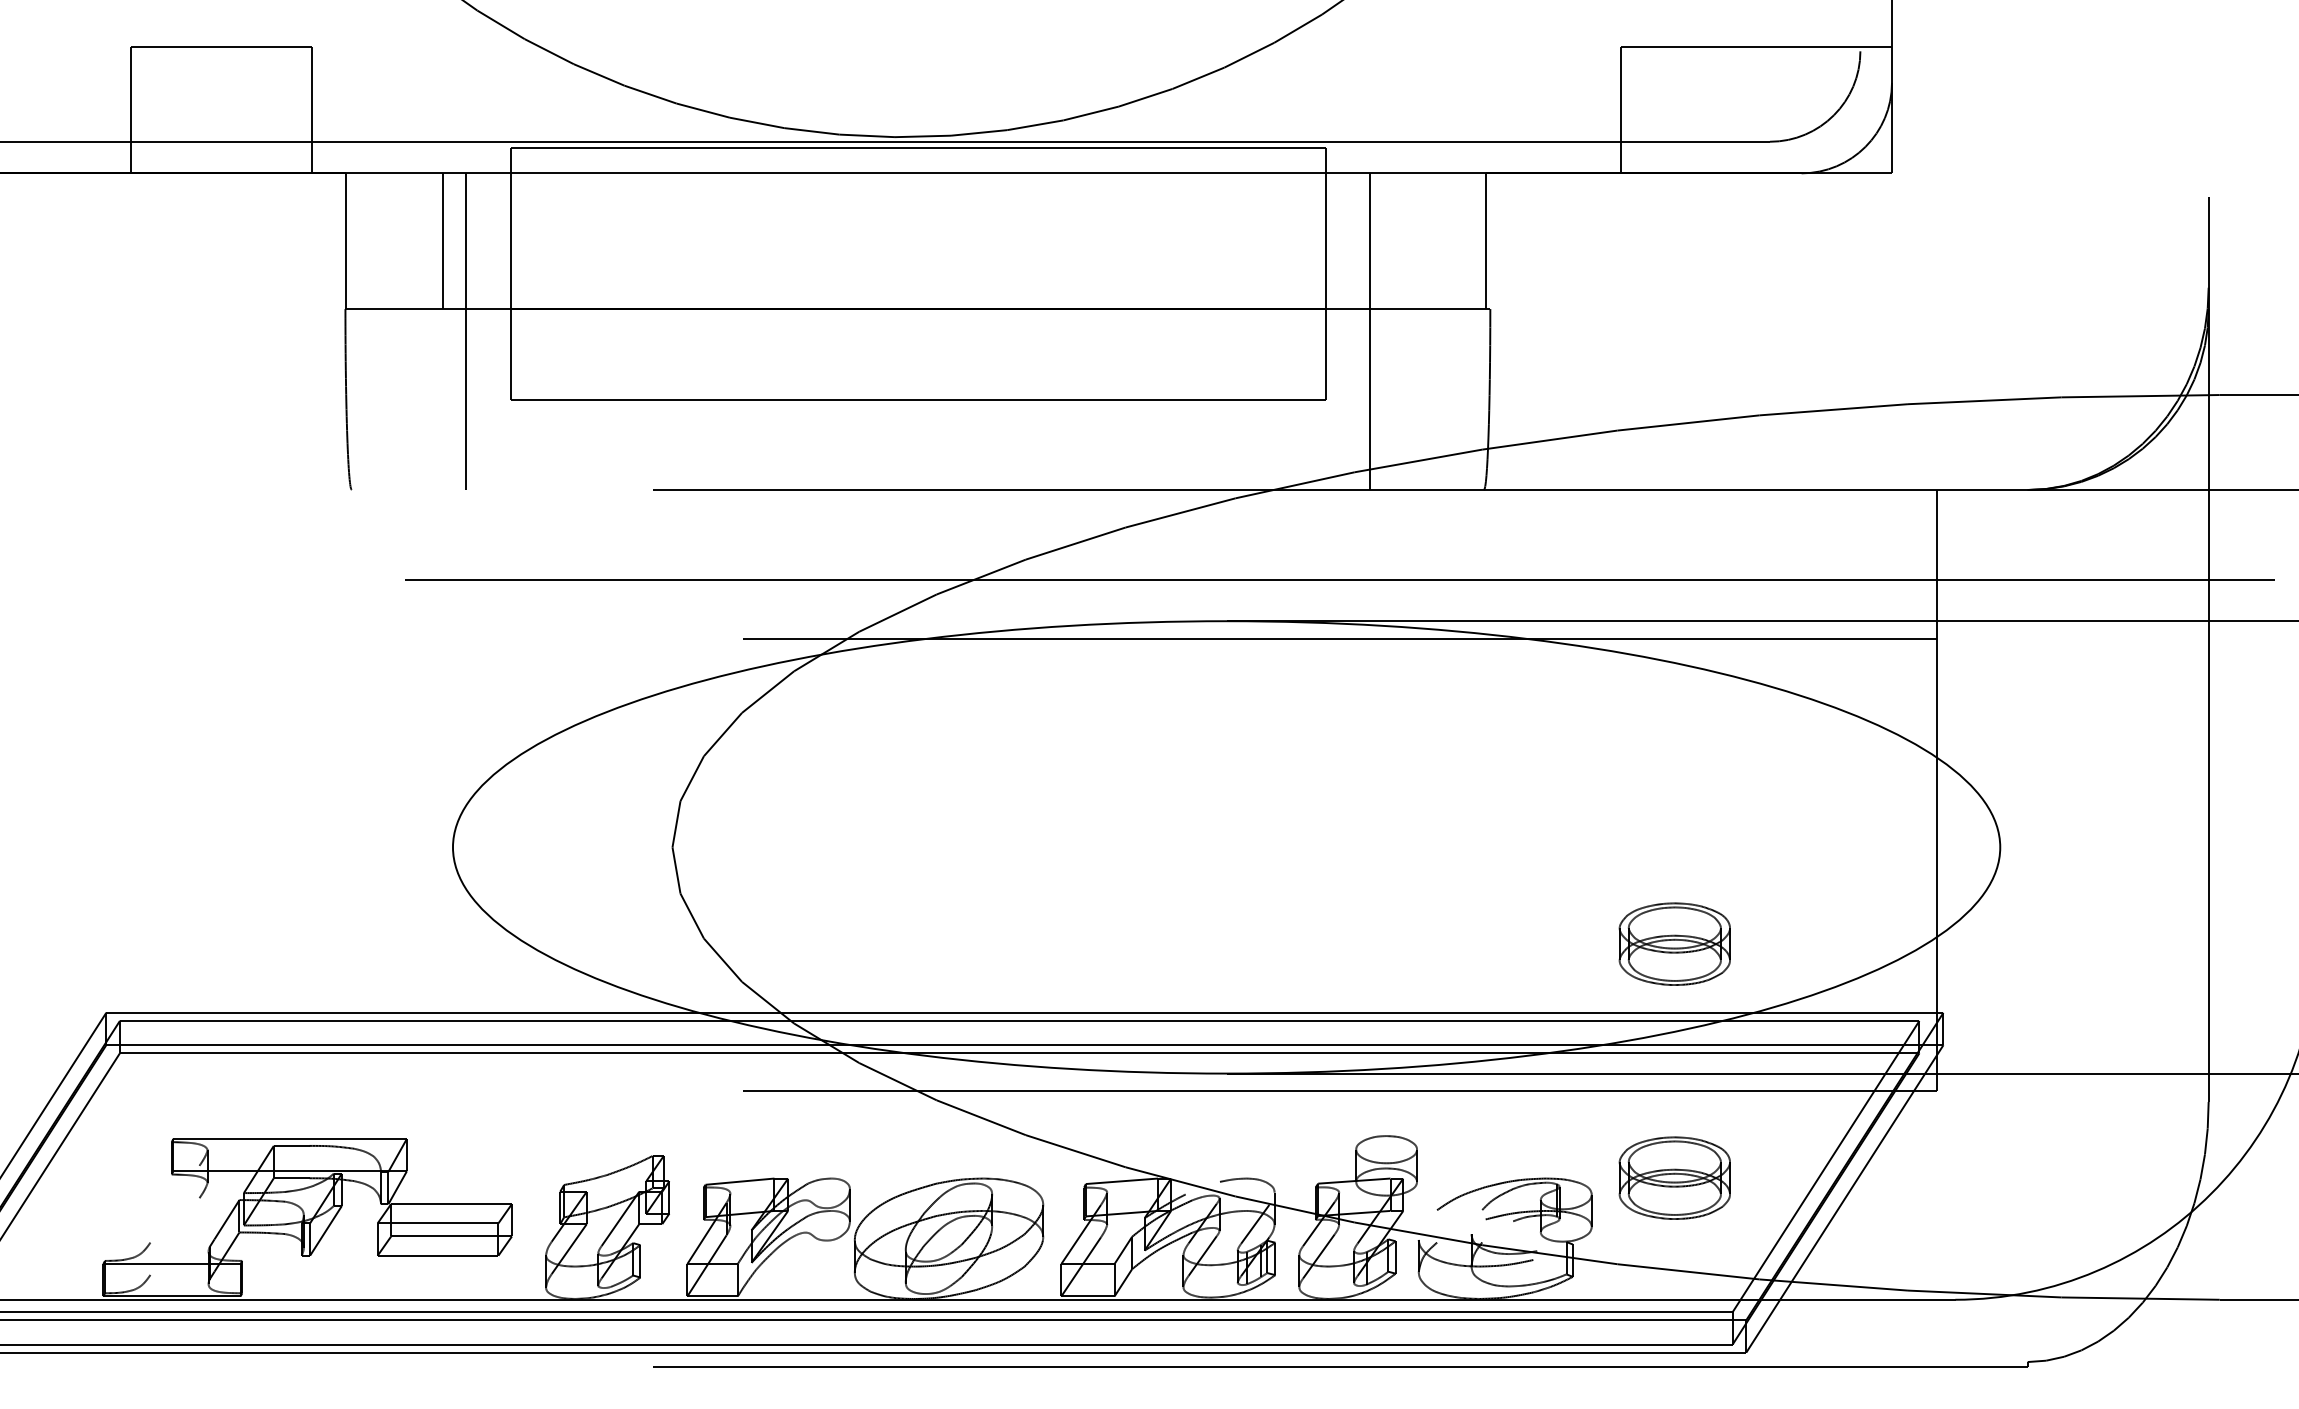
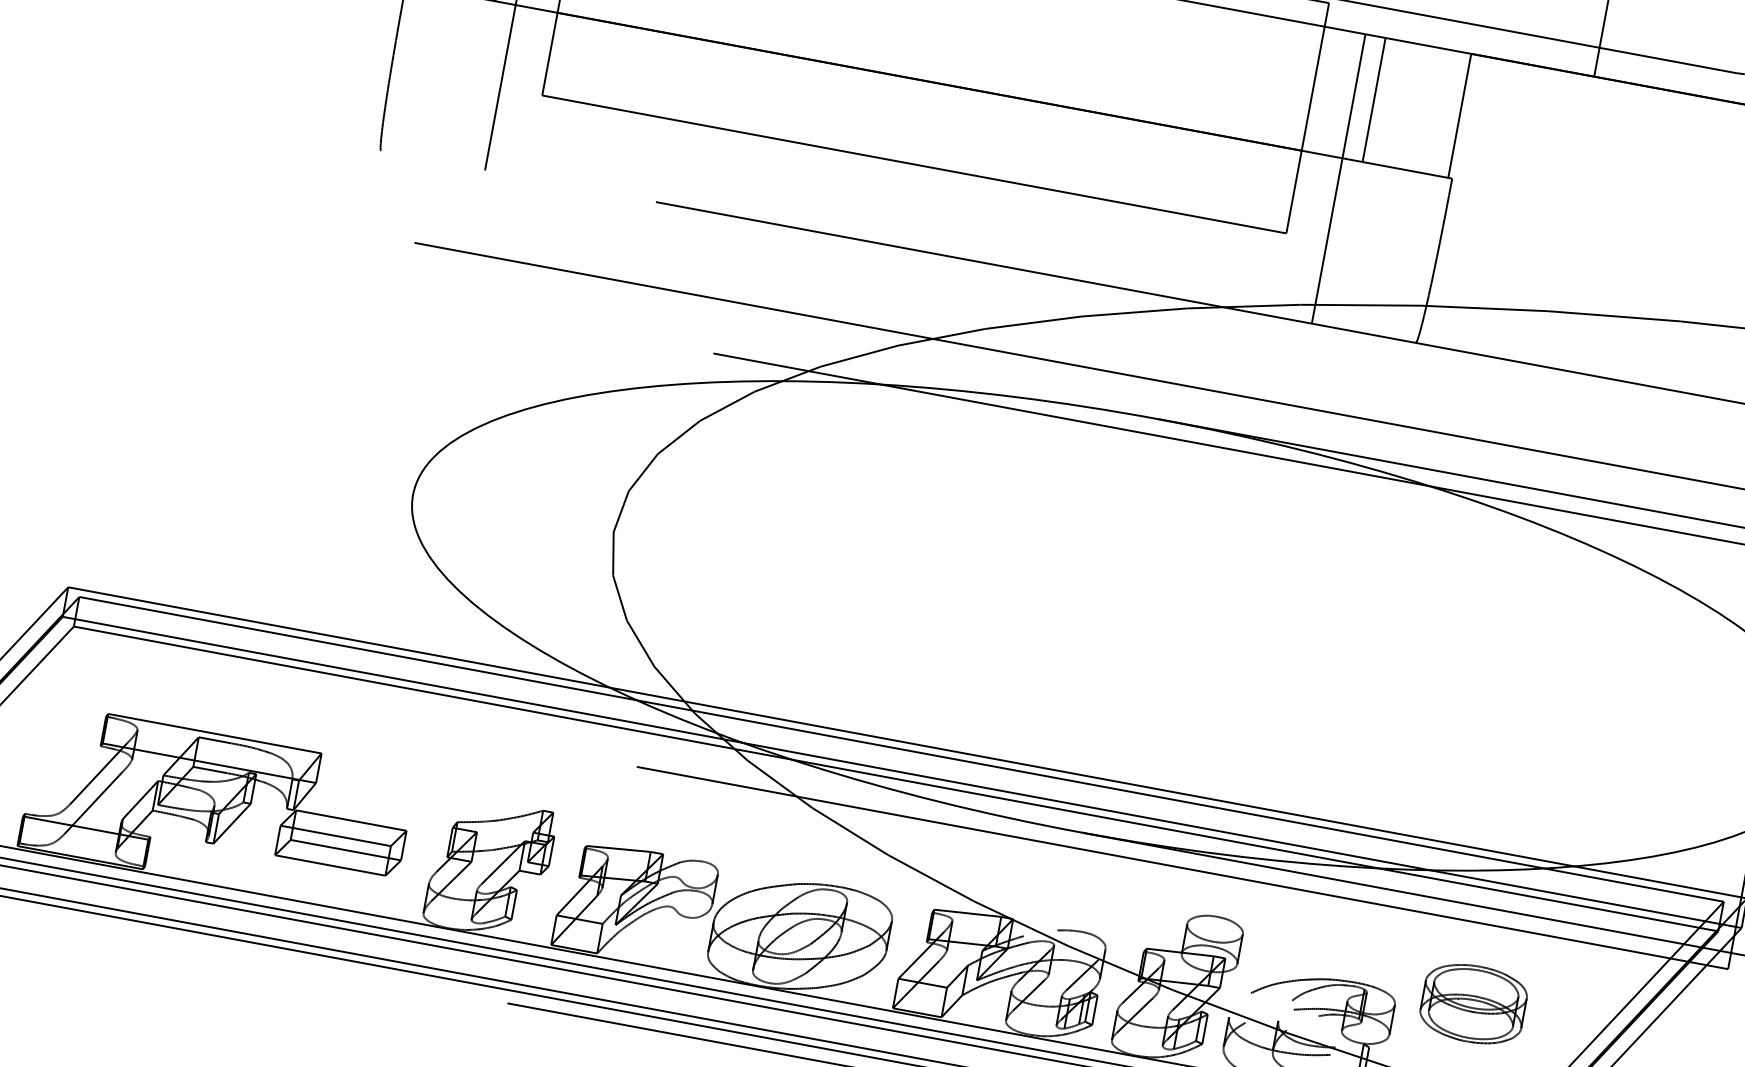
line: (1392, 241) -> (1374, 100), added
part: (1674, 943) -> (1513, 789), removed
line: (174, 1203) -> (98, 773), added
line: (174, 1236) -> (92, 803), added

